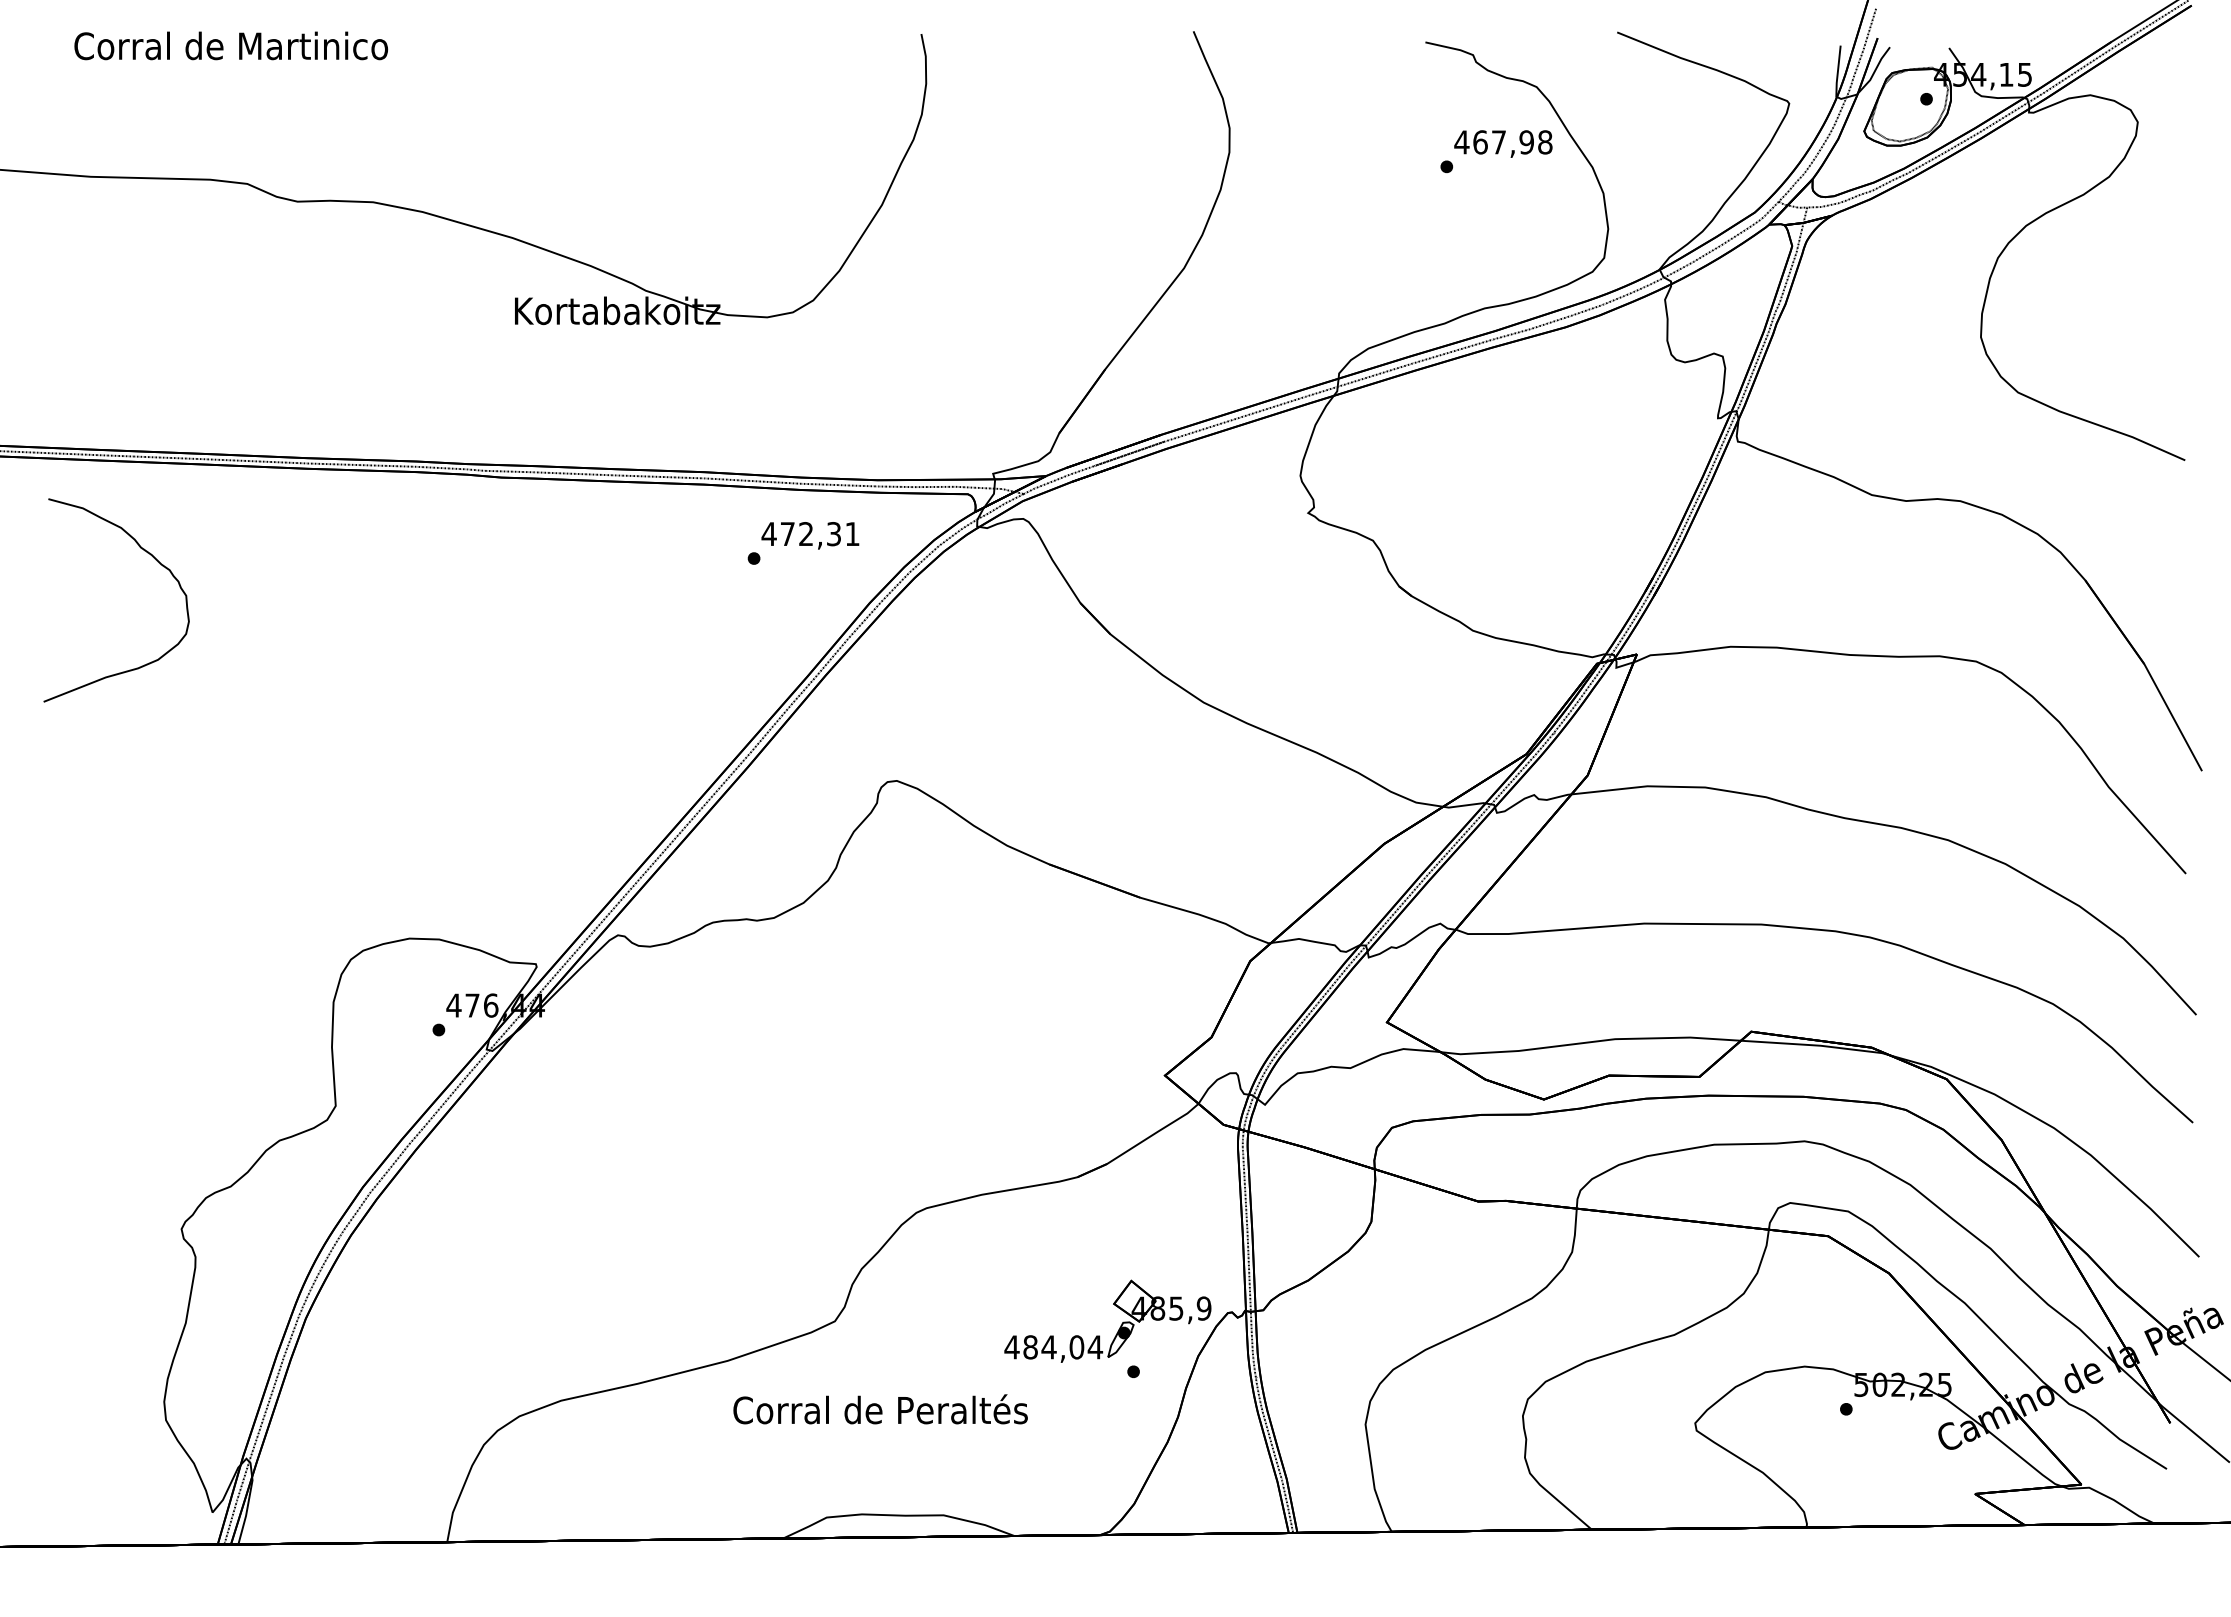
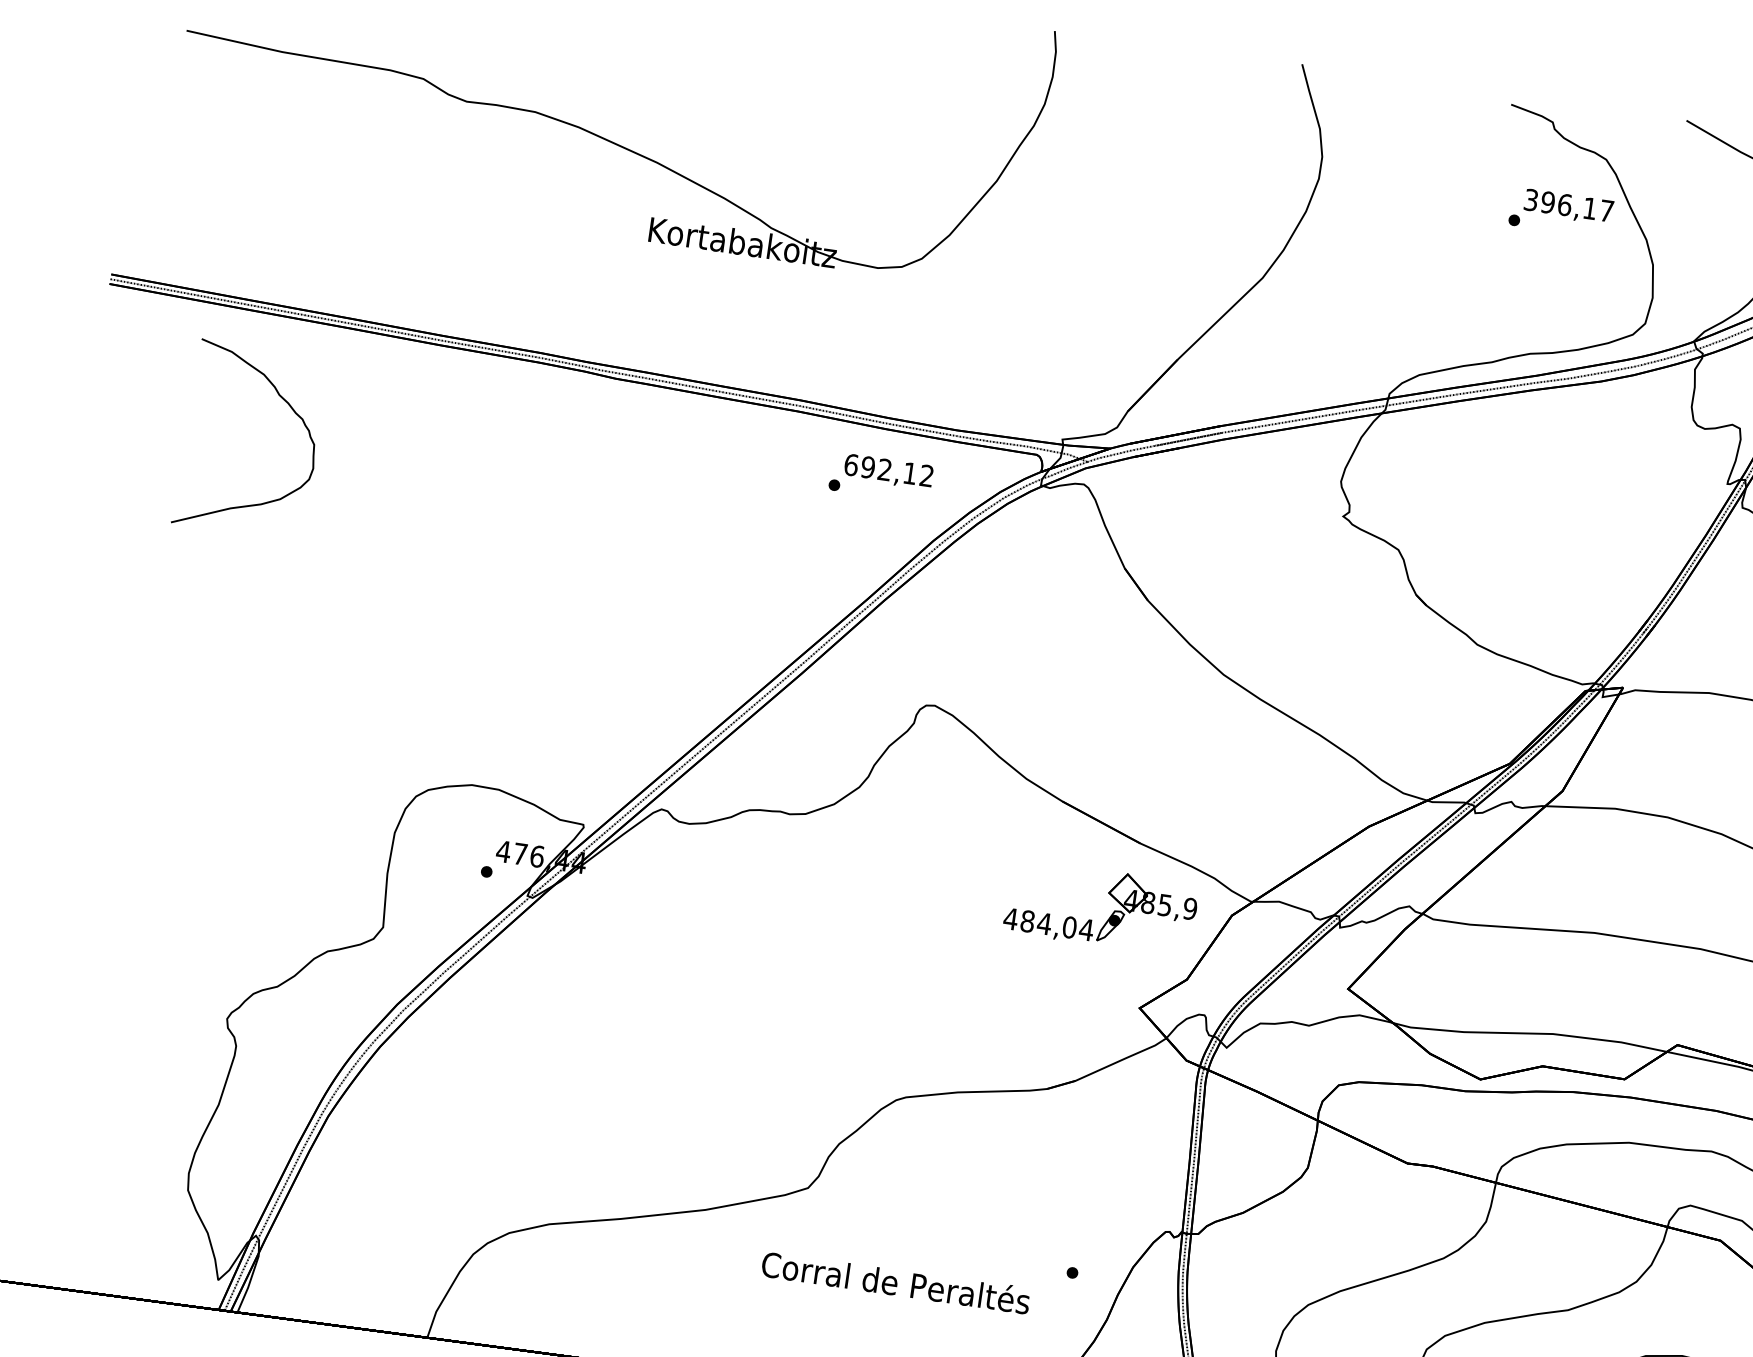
text: (1503, 142) -> (1568, 205), 467,98 -> 396,17
text: (810, 534) -> (888, 470), 472,31 -> 692,12
part: (1119, 1327) -> (1110, 915), moved
text: (880, 1409) -> (895, 1282), moved

